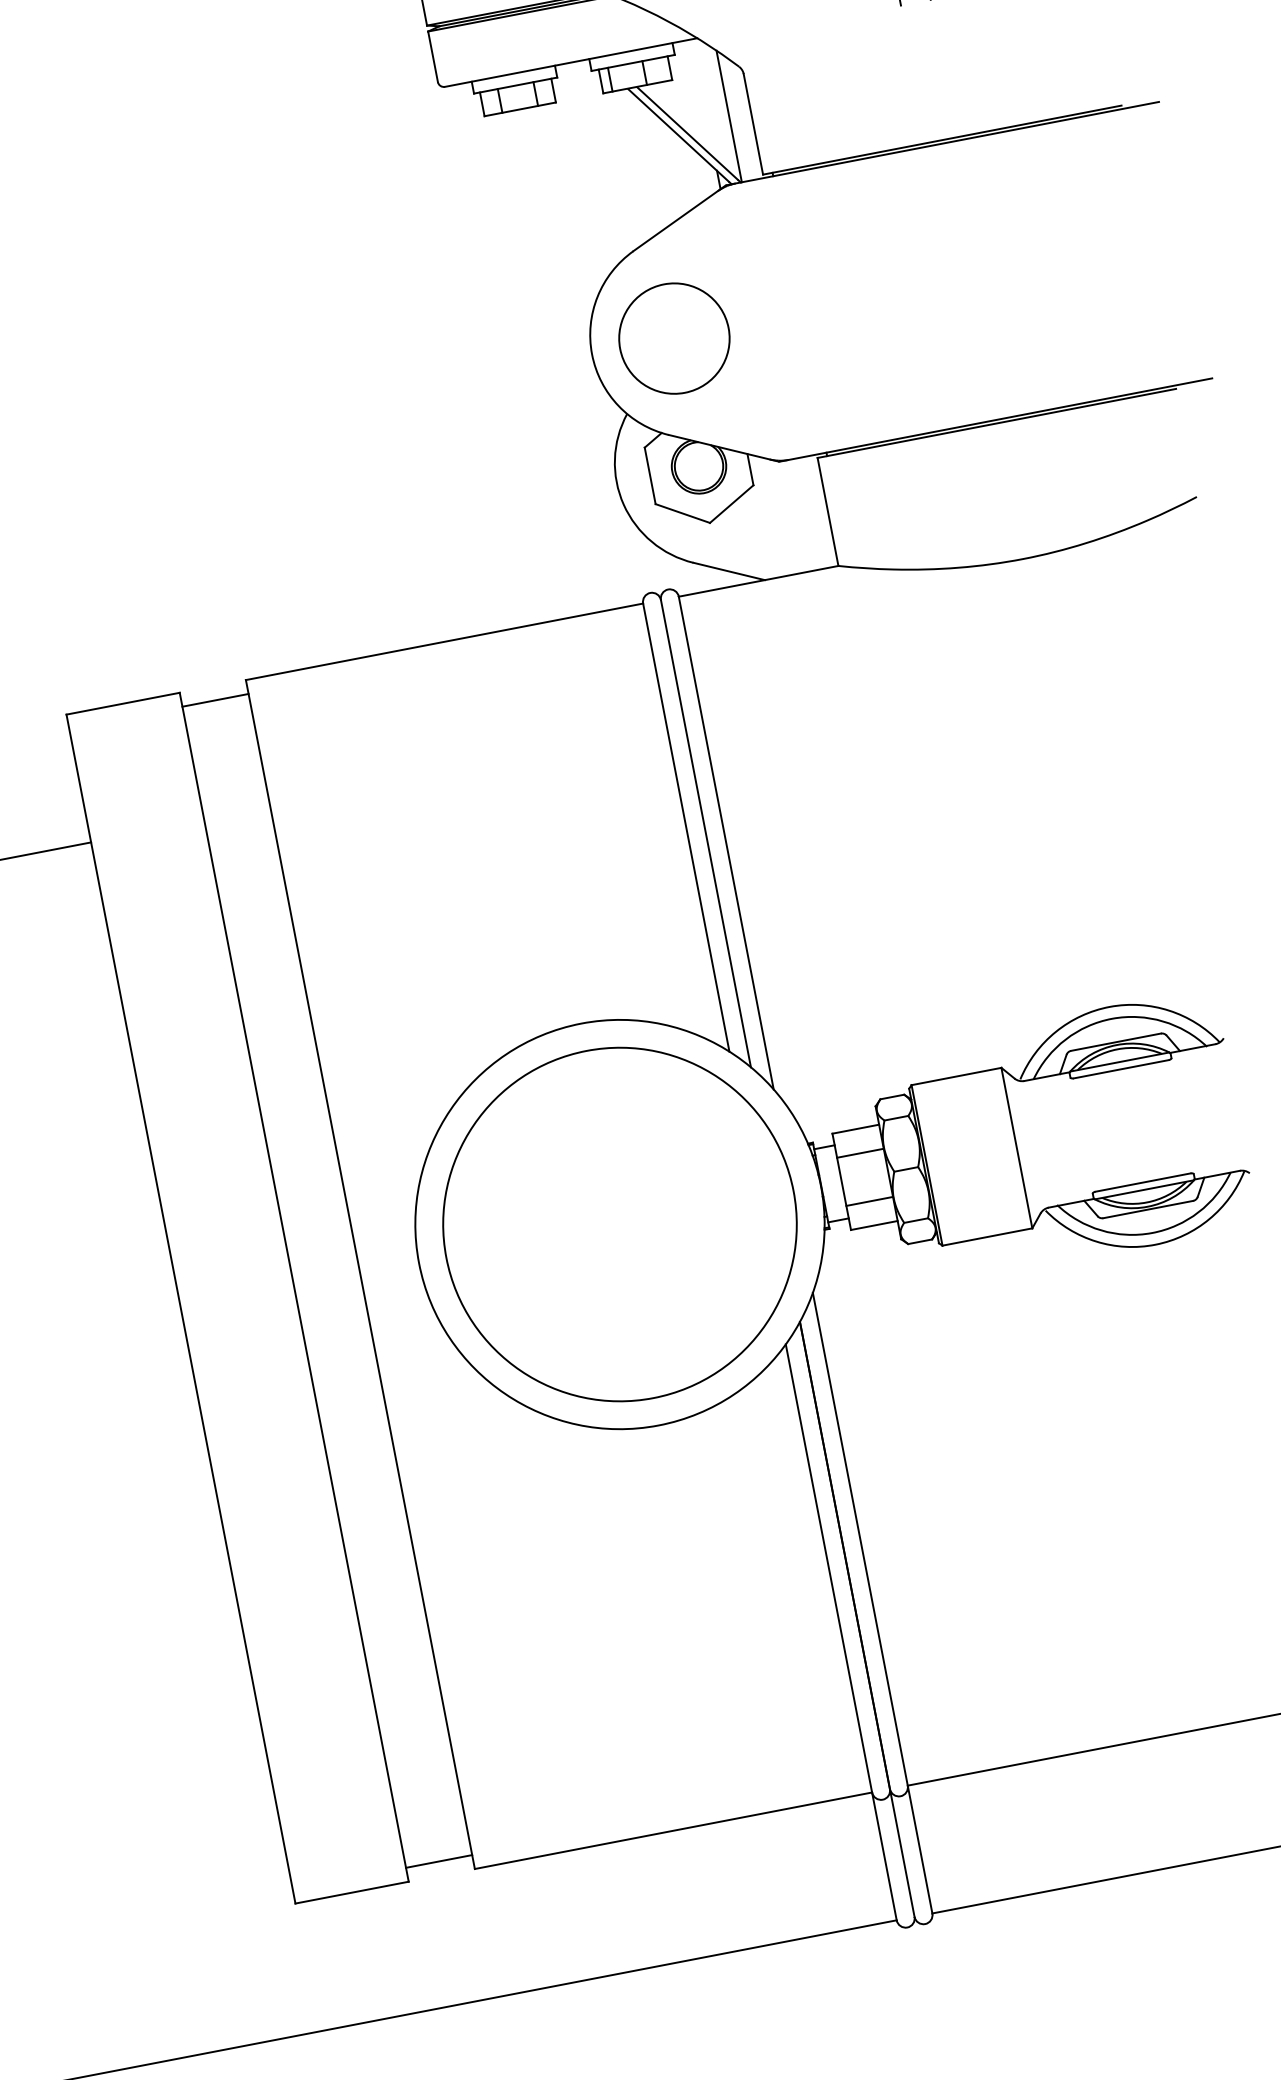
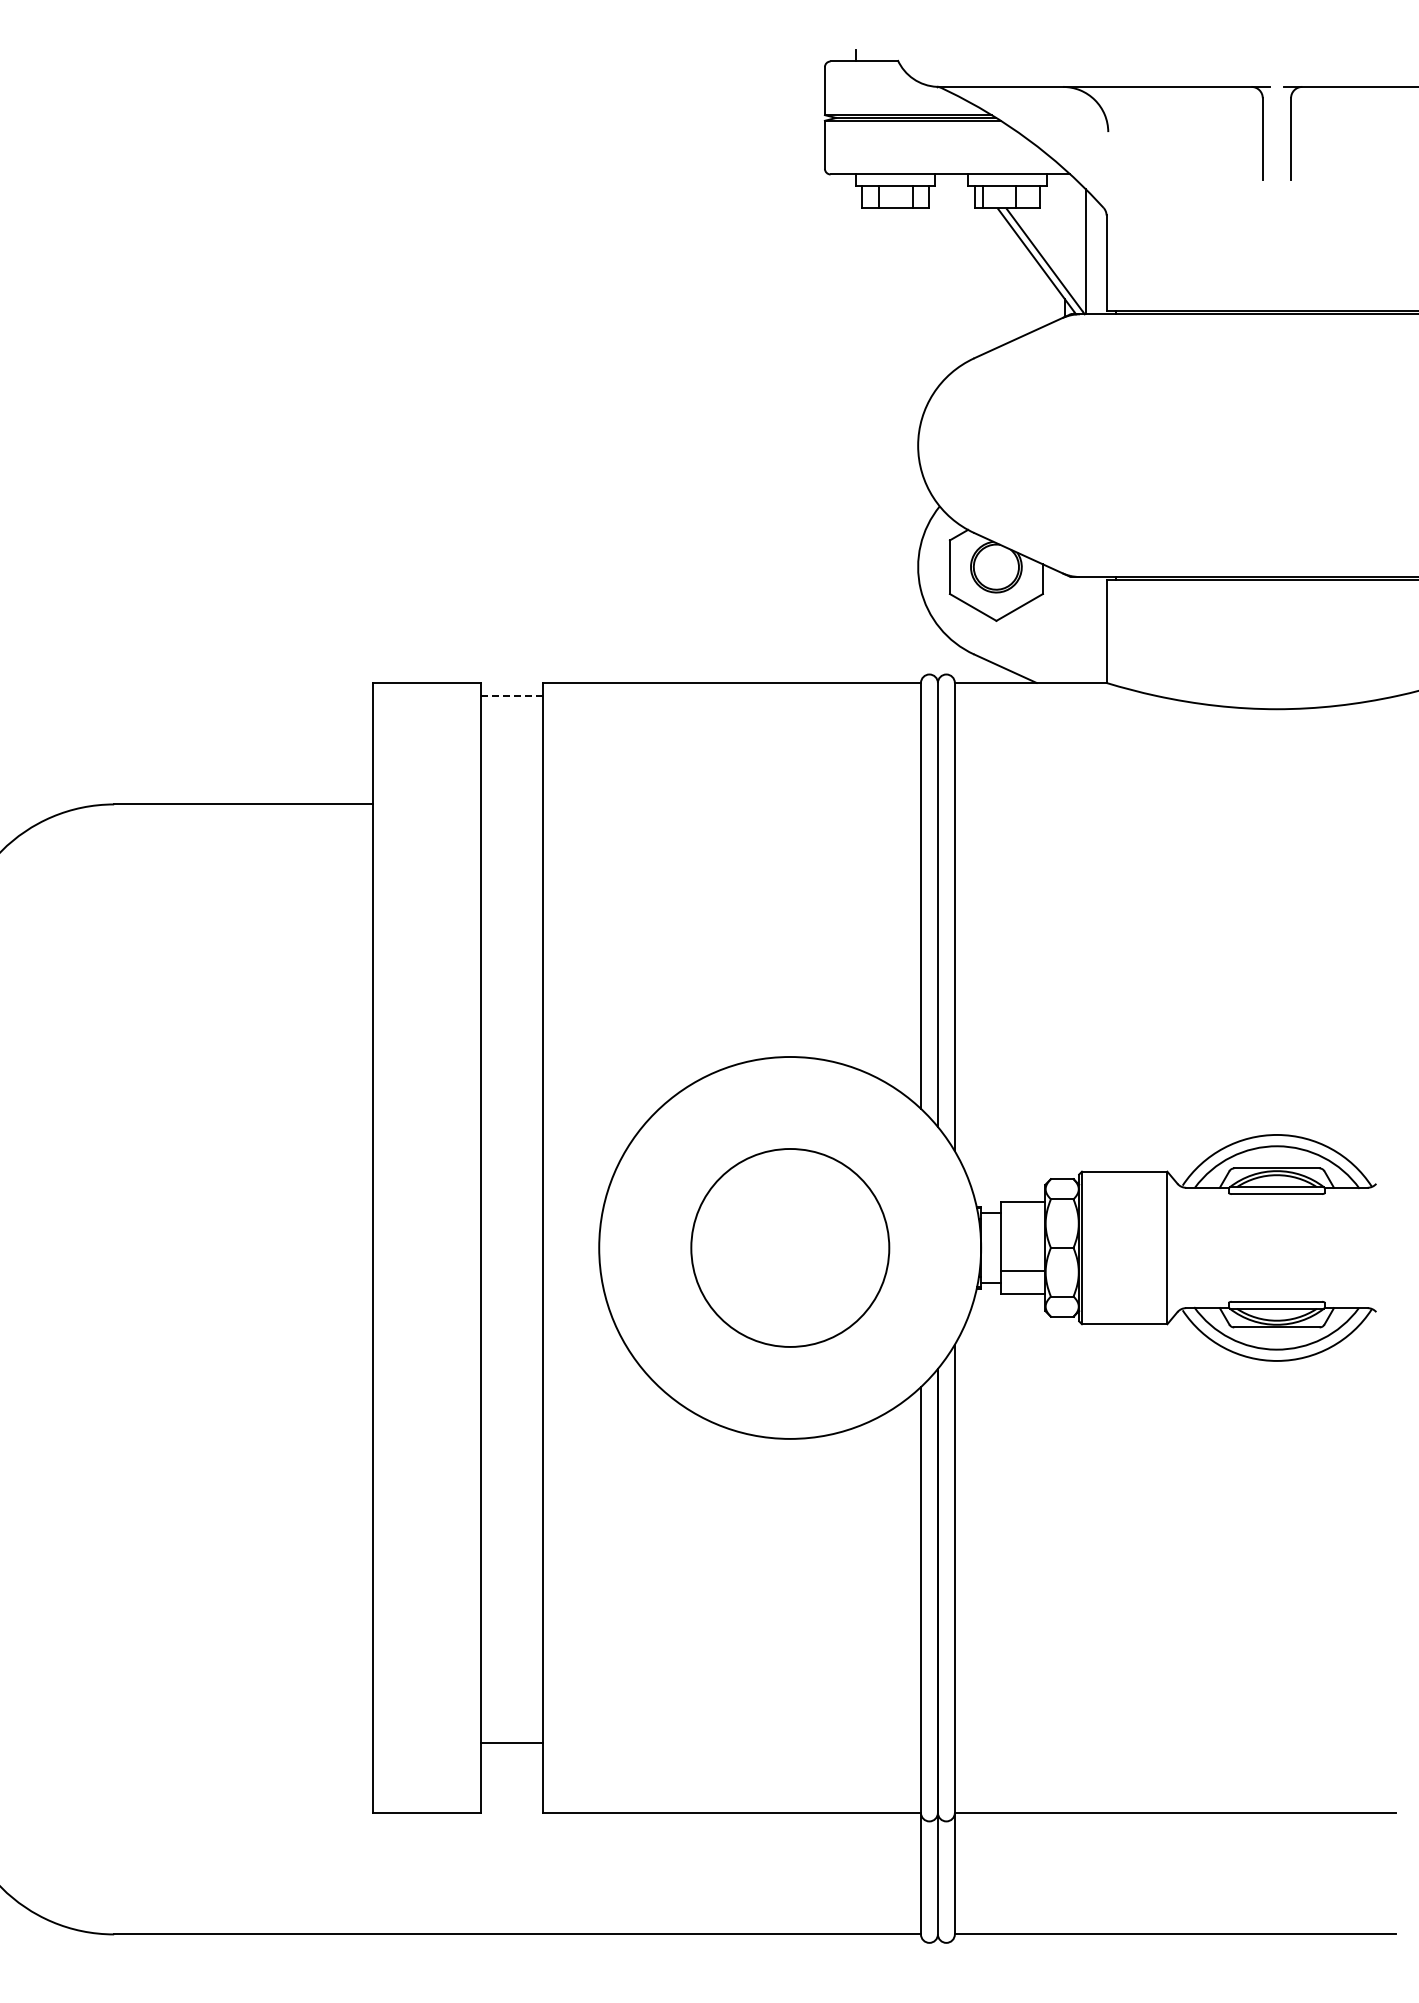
circle: (674, 338) -> (996, 445), removed
line: (215, 700) -> (511, 696), solid -> dashed
line: (859, 1153) -> (1022, 1225), removed
circle: (620, 1223) -> (790, 1247), size x0.6
line: (438, 1861) -> (511, 1742), moved

